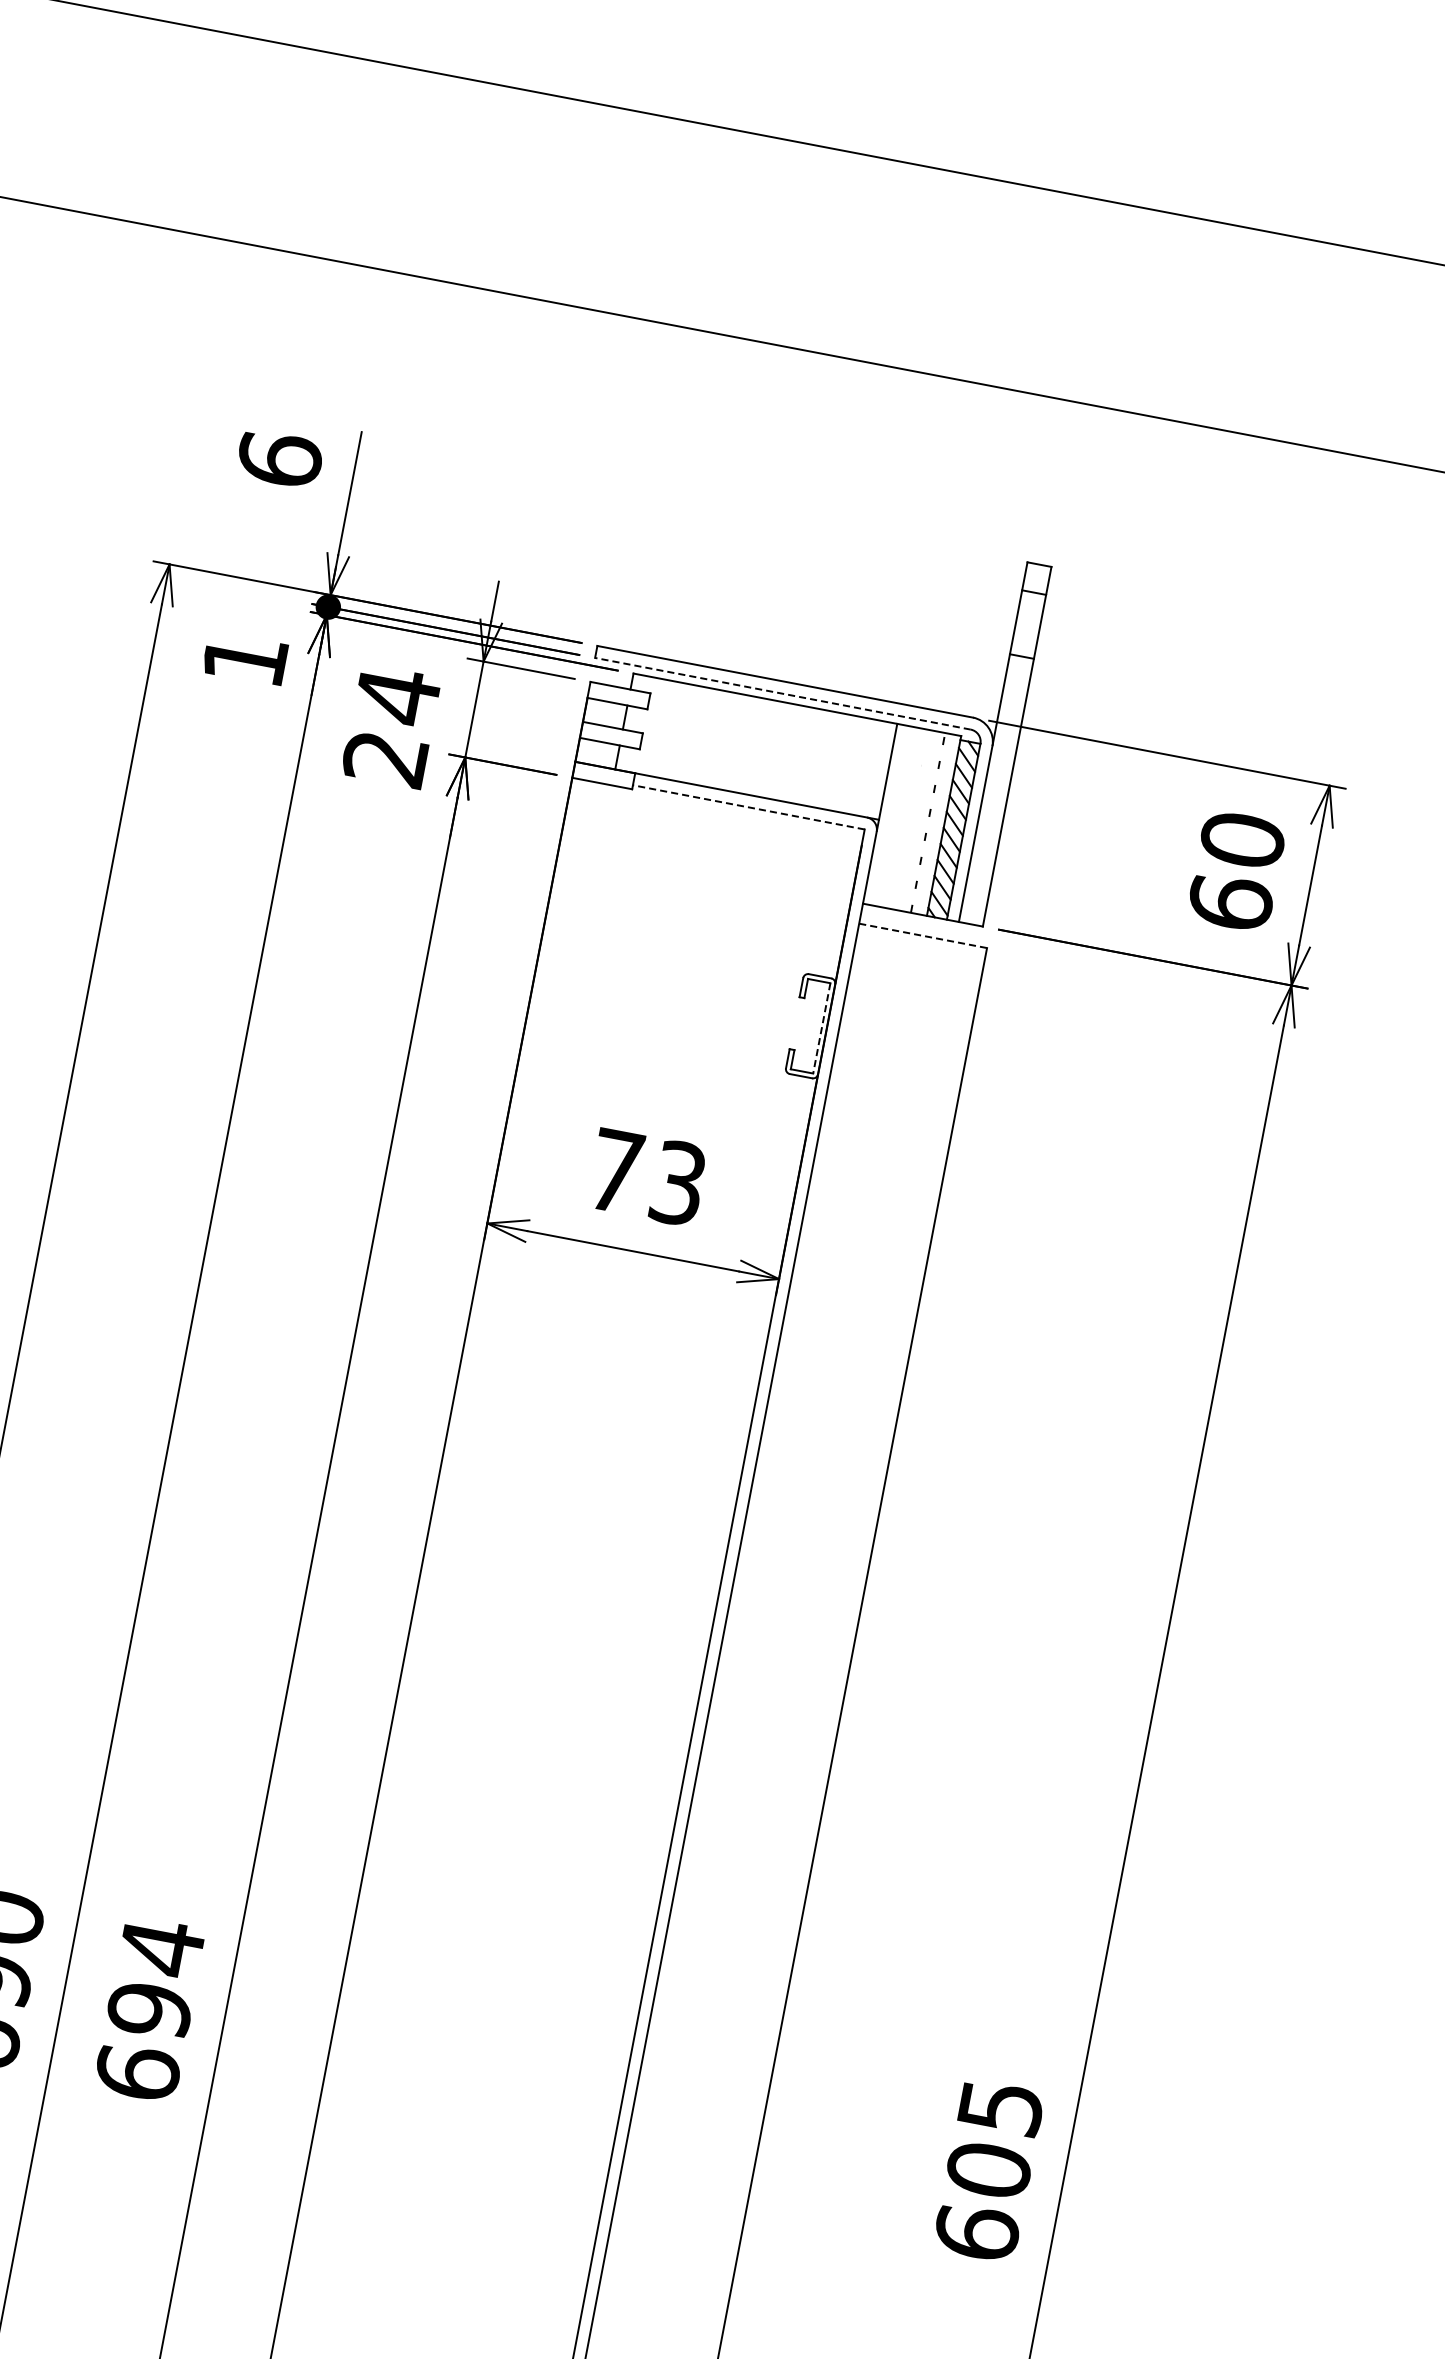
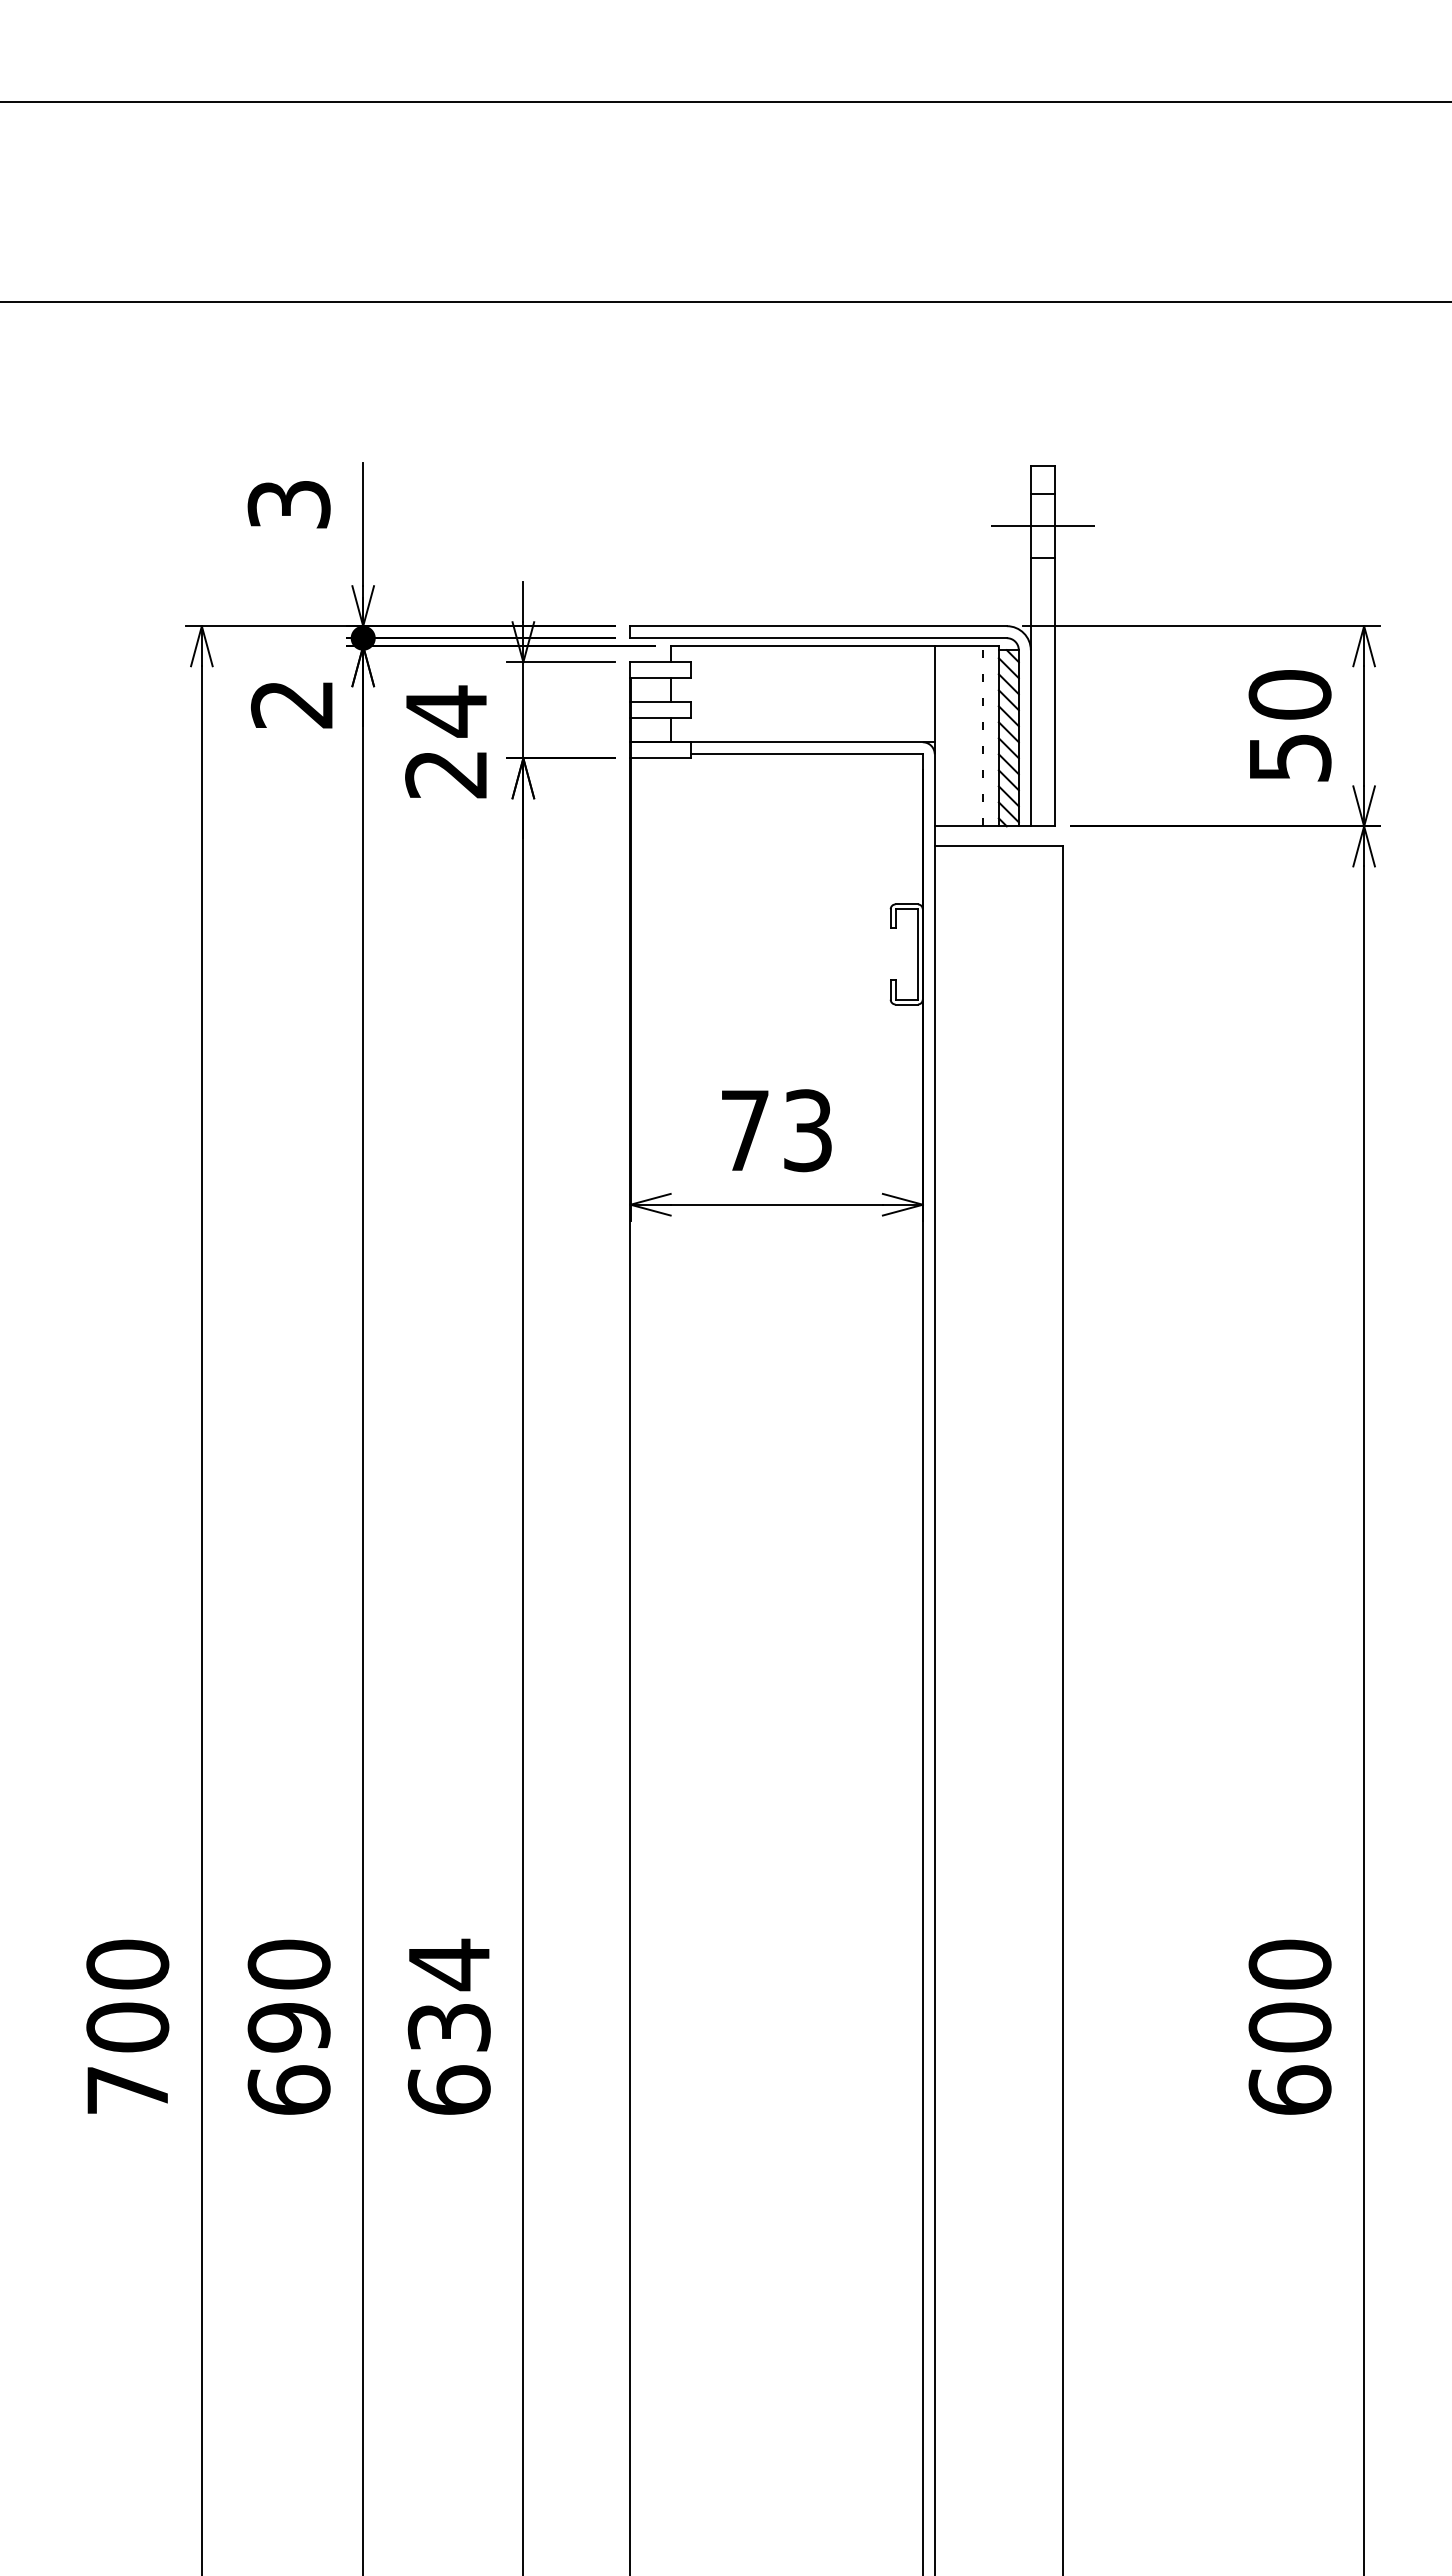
text: (279, 458) -> (288, 503), 6 -> 3
line: (1027, 624) -> (1042, 526), added
text: (243, 660) -> (291, 705), 1 -> 2
line: (782, 694) -> (818, 638), dashed -> solid
line: (748, 807) -> (806, 754), dashed -> solid
text: (1230, 902) -> (1289, 757), 60 -> 50
line: (923, 936) -> (999, 846), dashed -> solid
line: (821, 1028) -> (917, 954), dashed -> solid
text: (149, 2010) -> (449, 2027), 694 -> 634
text: (1000, 2107) -> (1289, 1964), 605 -> 600

